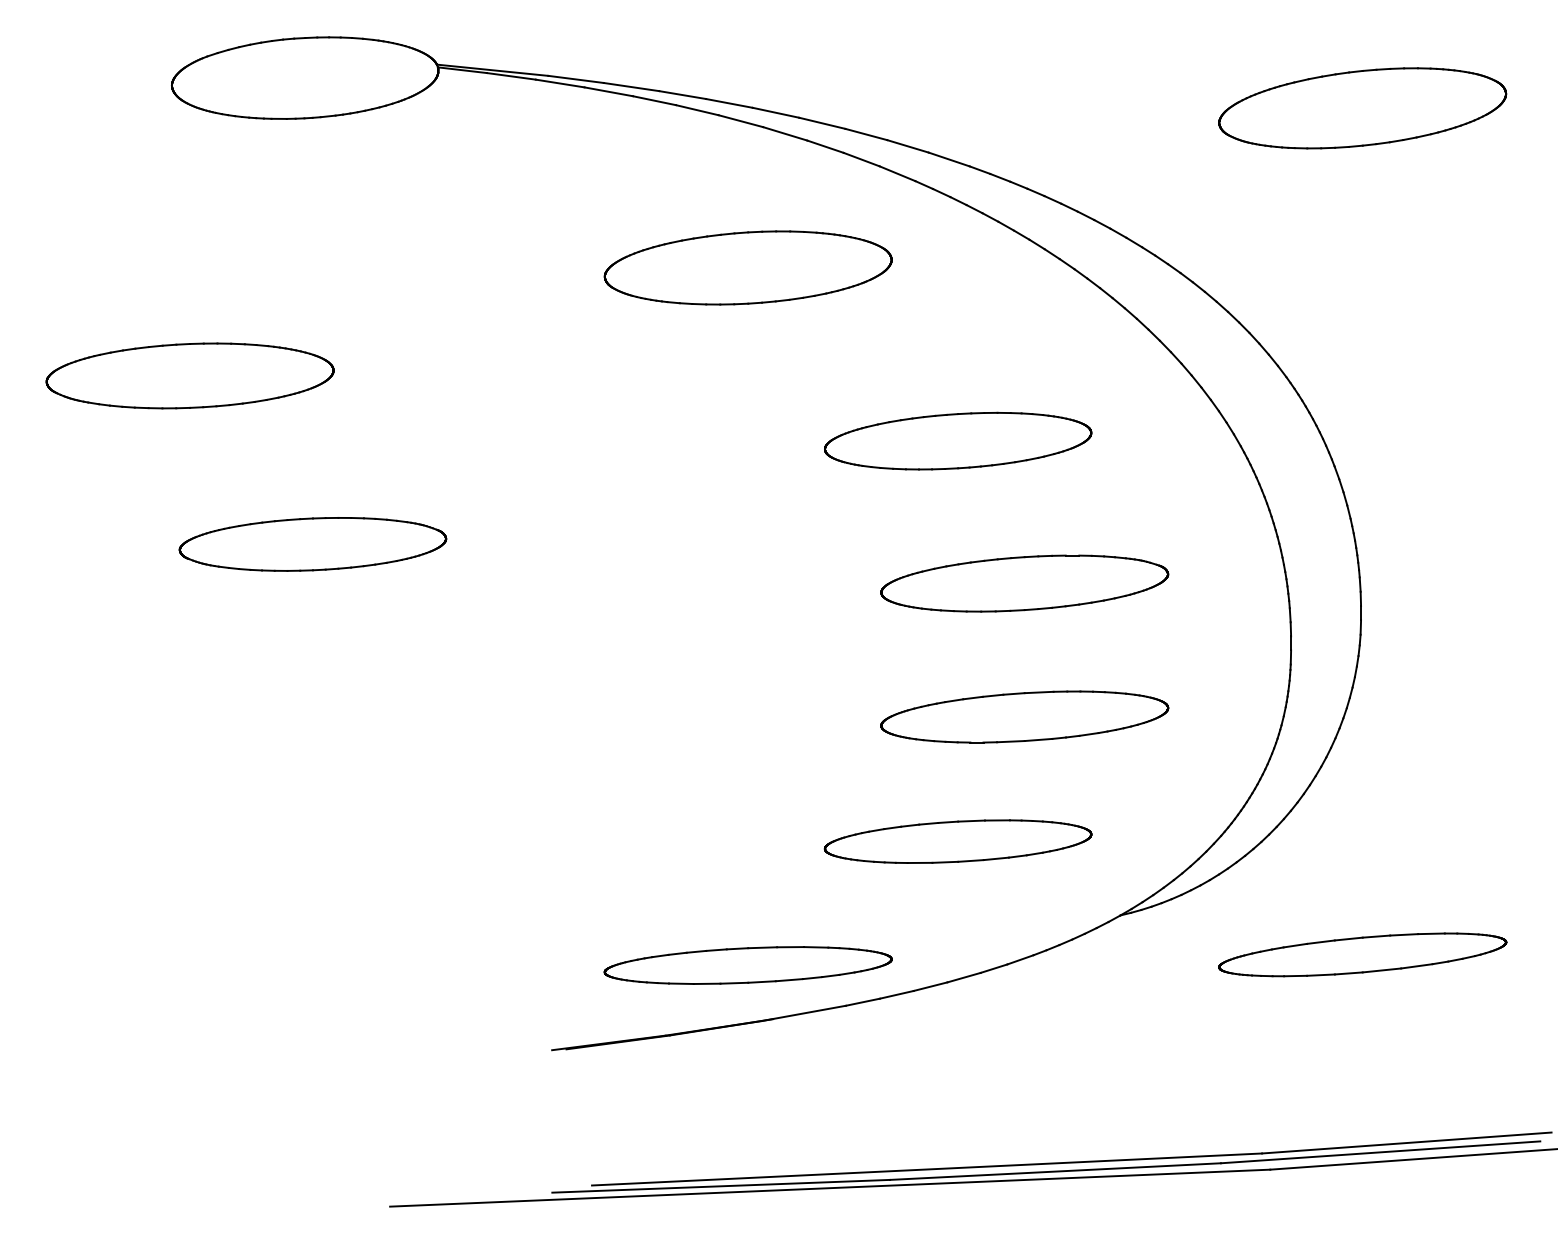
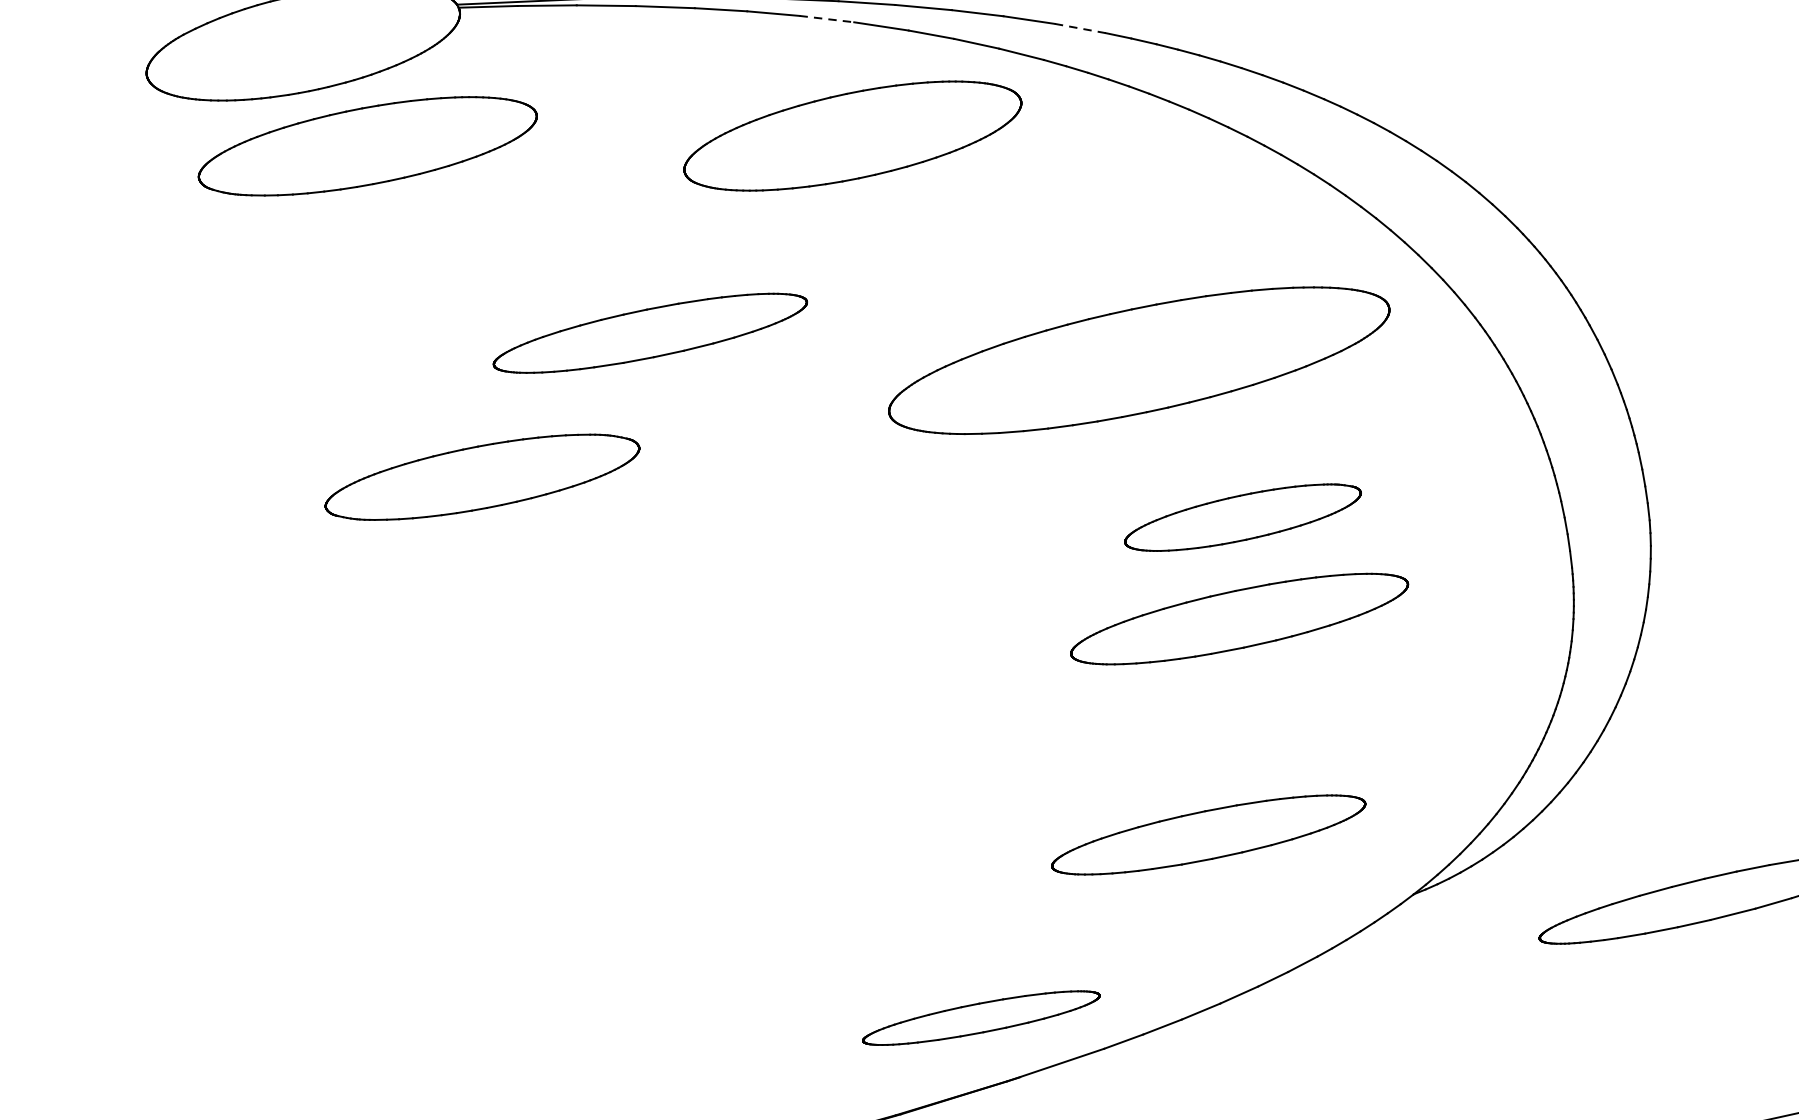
line: (741, 121) -> (827, 19), solid -> dashed
line: (949, 159) -> (1080, 28), solid -> dashed
part: (747, 267) -> (851, 135), moved
part: (556, 359) -> (649, 333), added
part: (189, 375) -> (366, 145), moved
part: (958, 440) -> (1139, 359), size x1.6
part: (312, 544) -> (481, 477), moved
part: (1024, 583) -> (1242, 517), size x0.7
part: (1024, 716) -> (1239, 618), moved
part: (747, 965) -> (980, 1018), size x0.7

